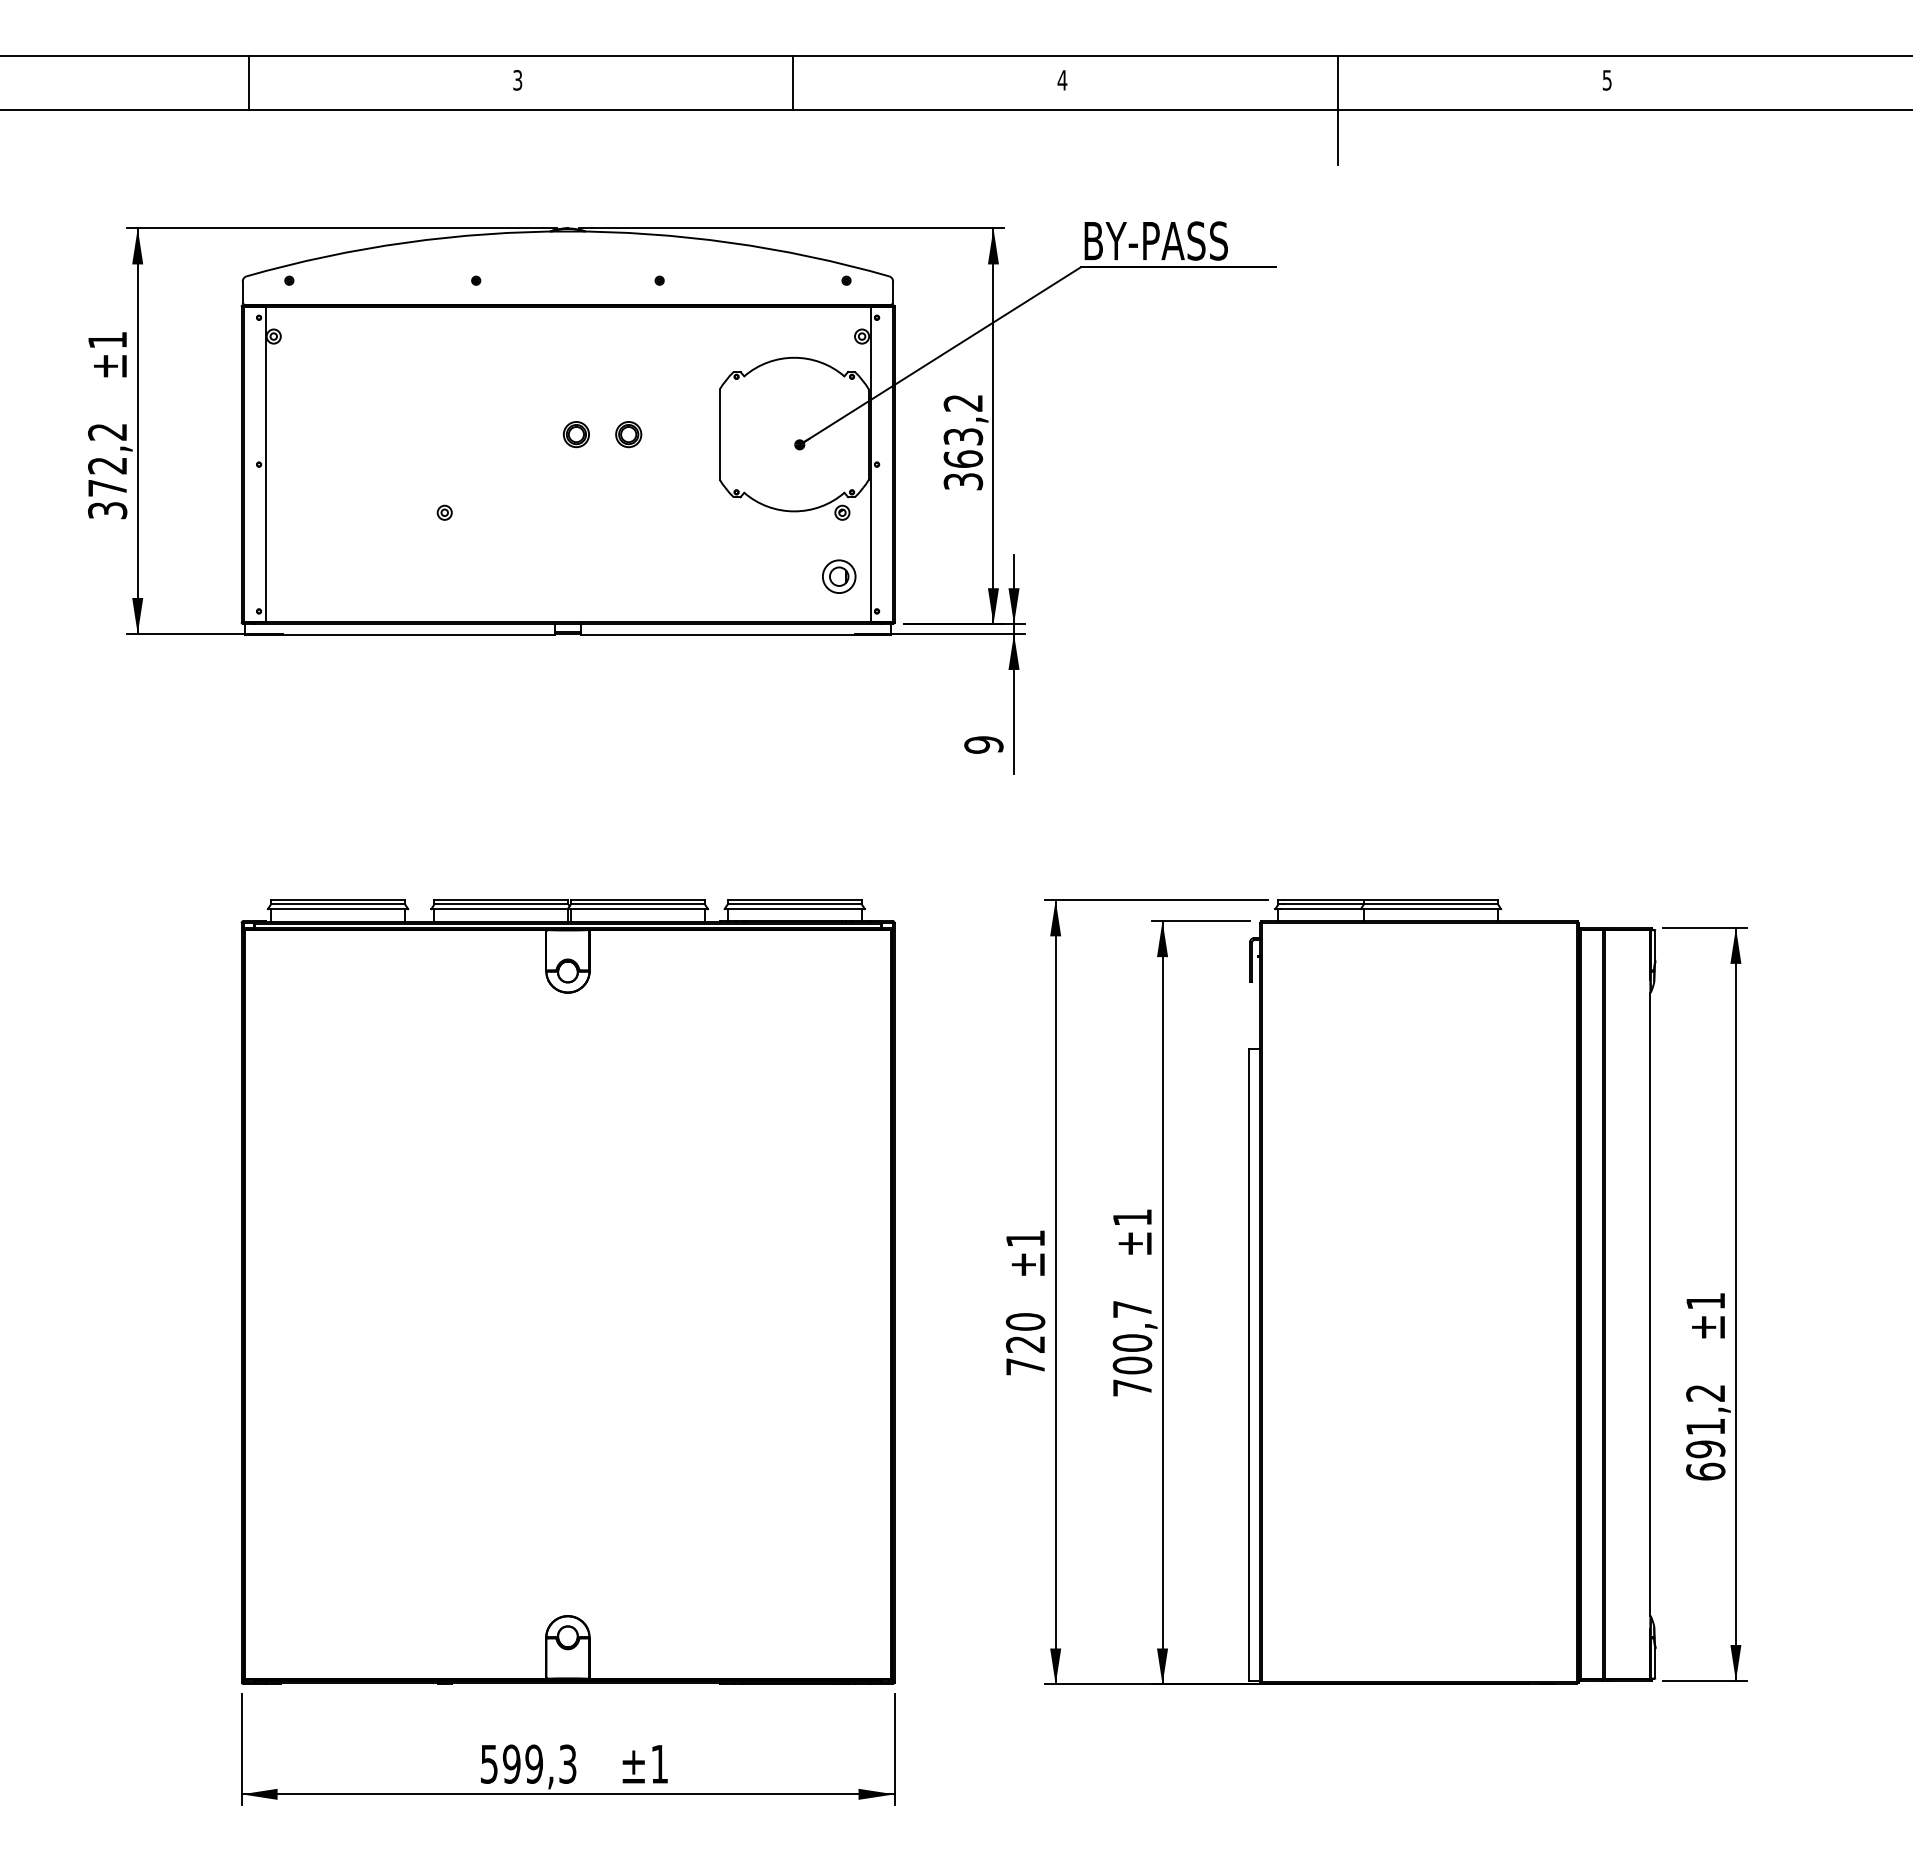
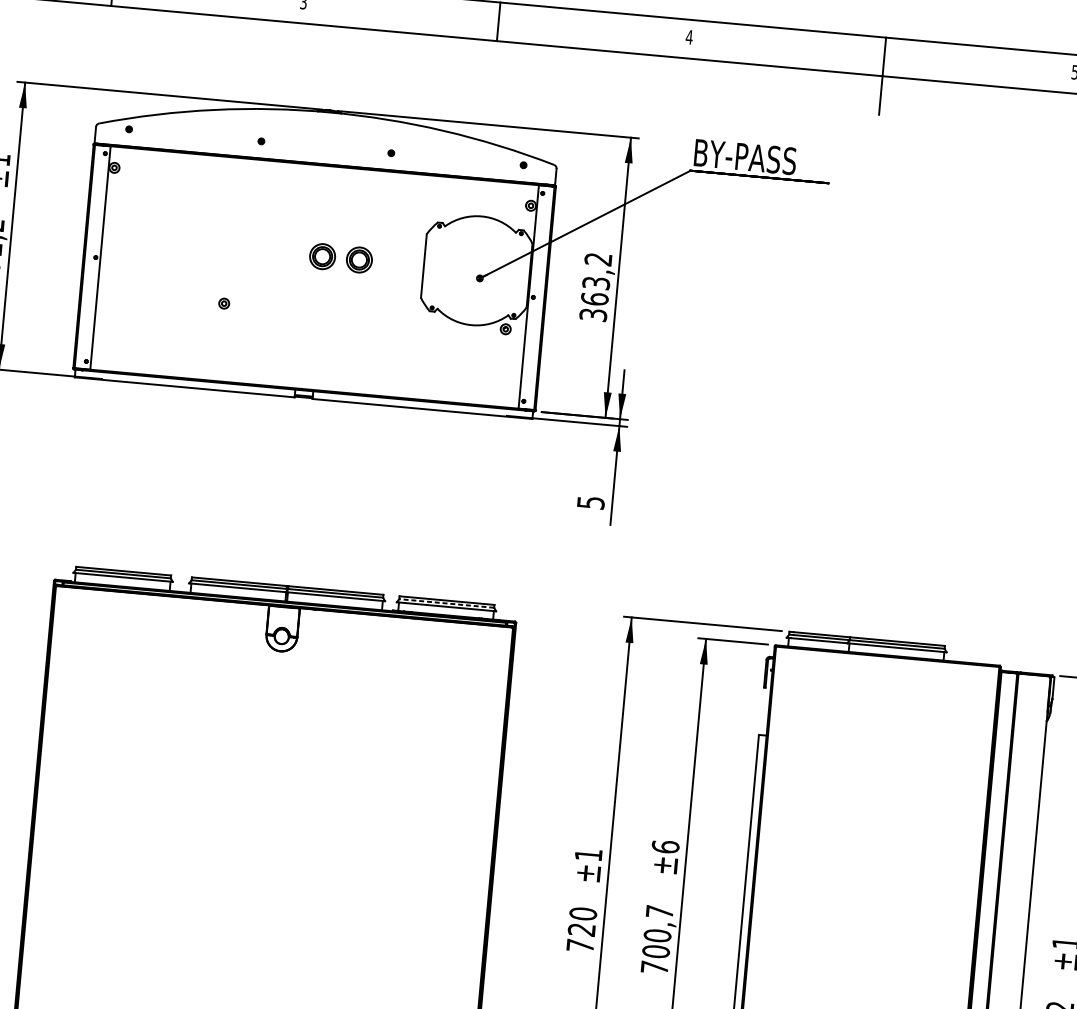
part: (575, 434) -> (321, 256), size x1.4
part: (628, 434) -> (359, 260), size x1.4
part: (839, 576) -> (499, 374), removed
text: (983, 744) -> (590, 502), 9 -> 5
line: (794, 904) -> (446, 603), solid -> dashed
text: (1132, 1217) -> (665, 846), ±1 -> ±6

